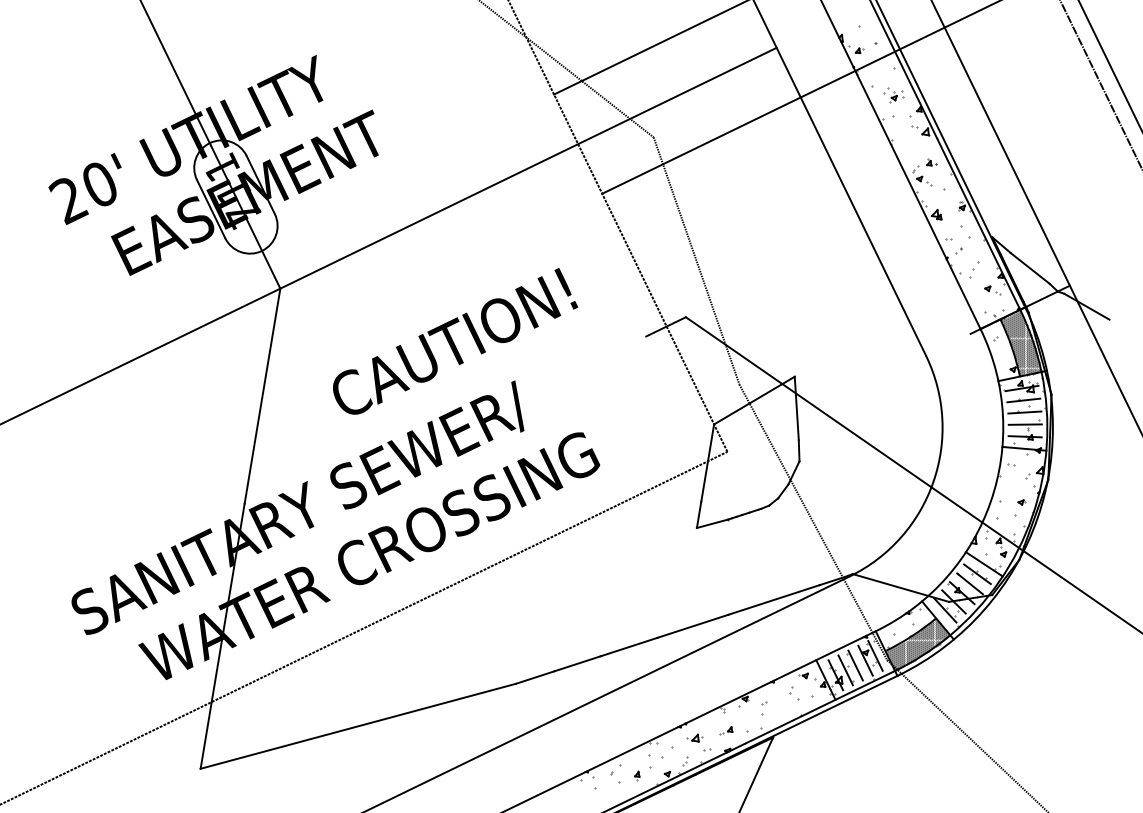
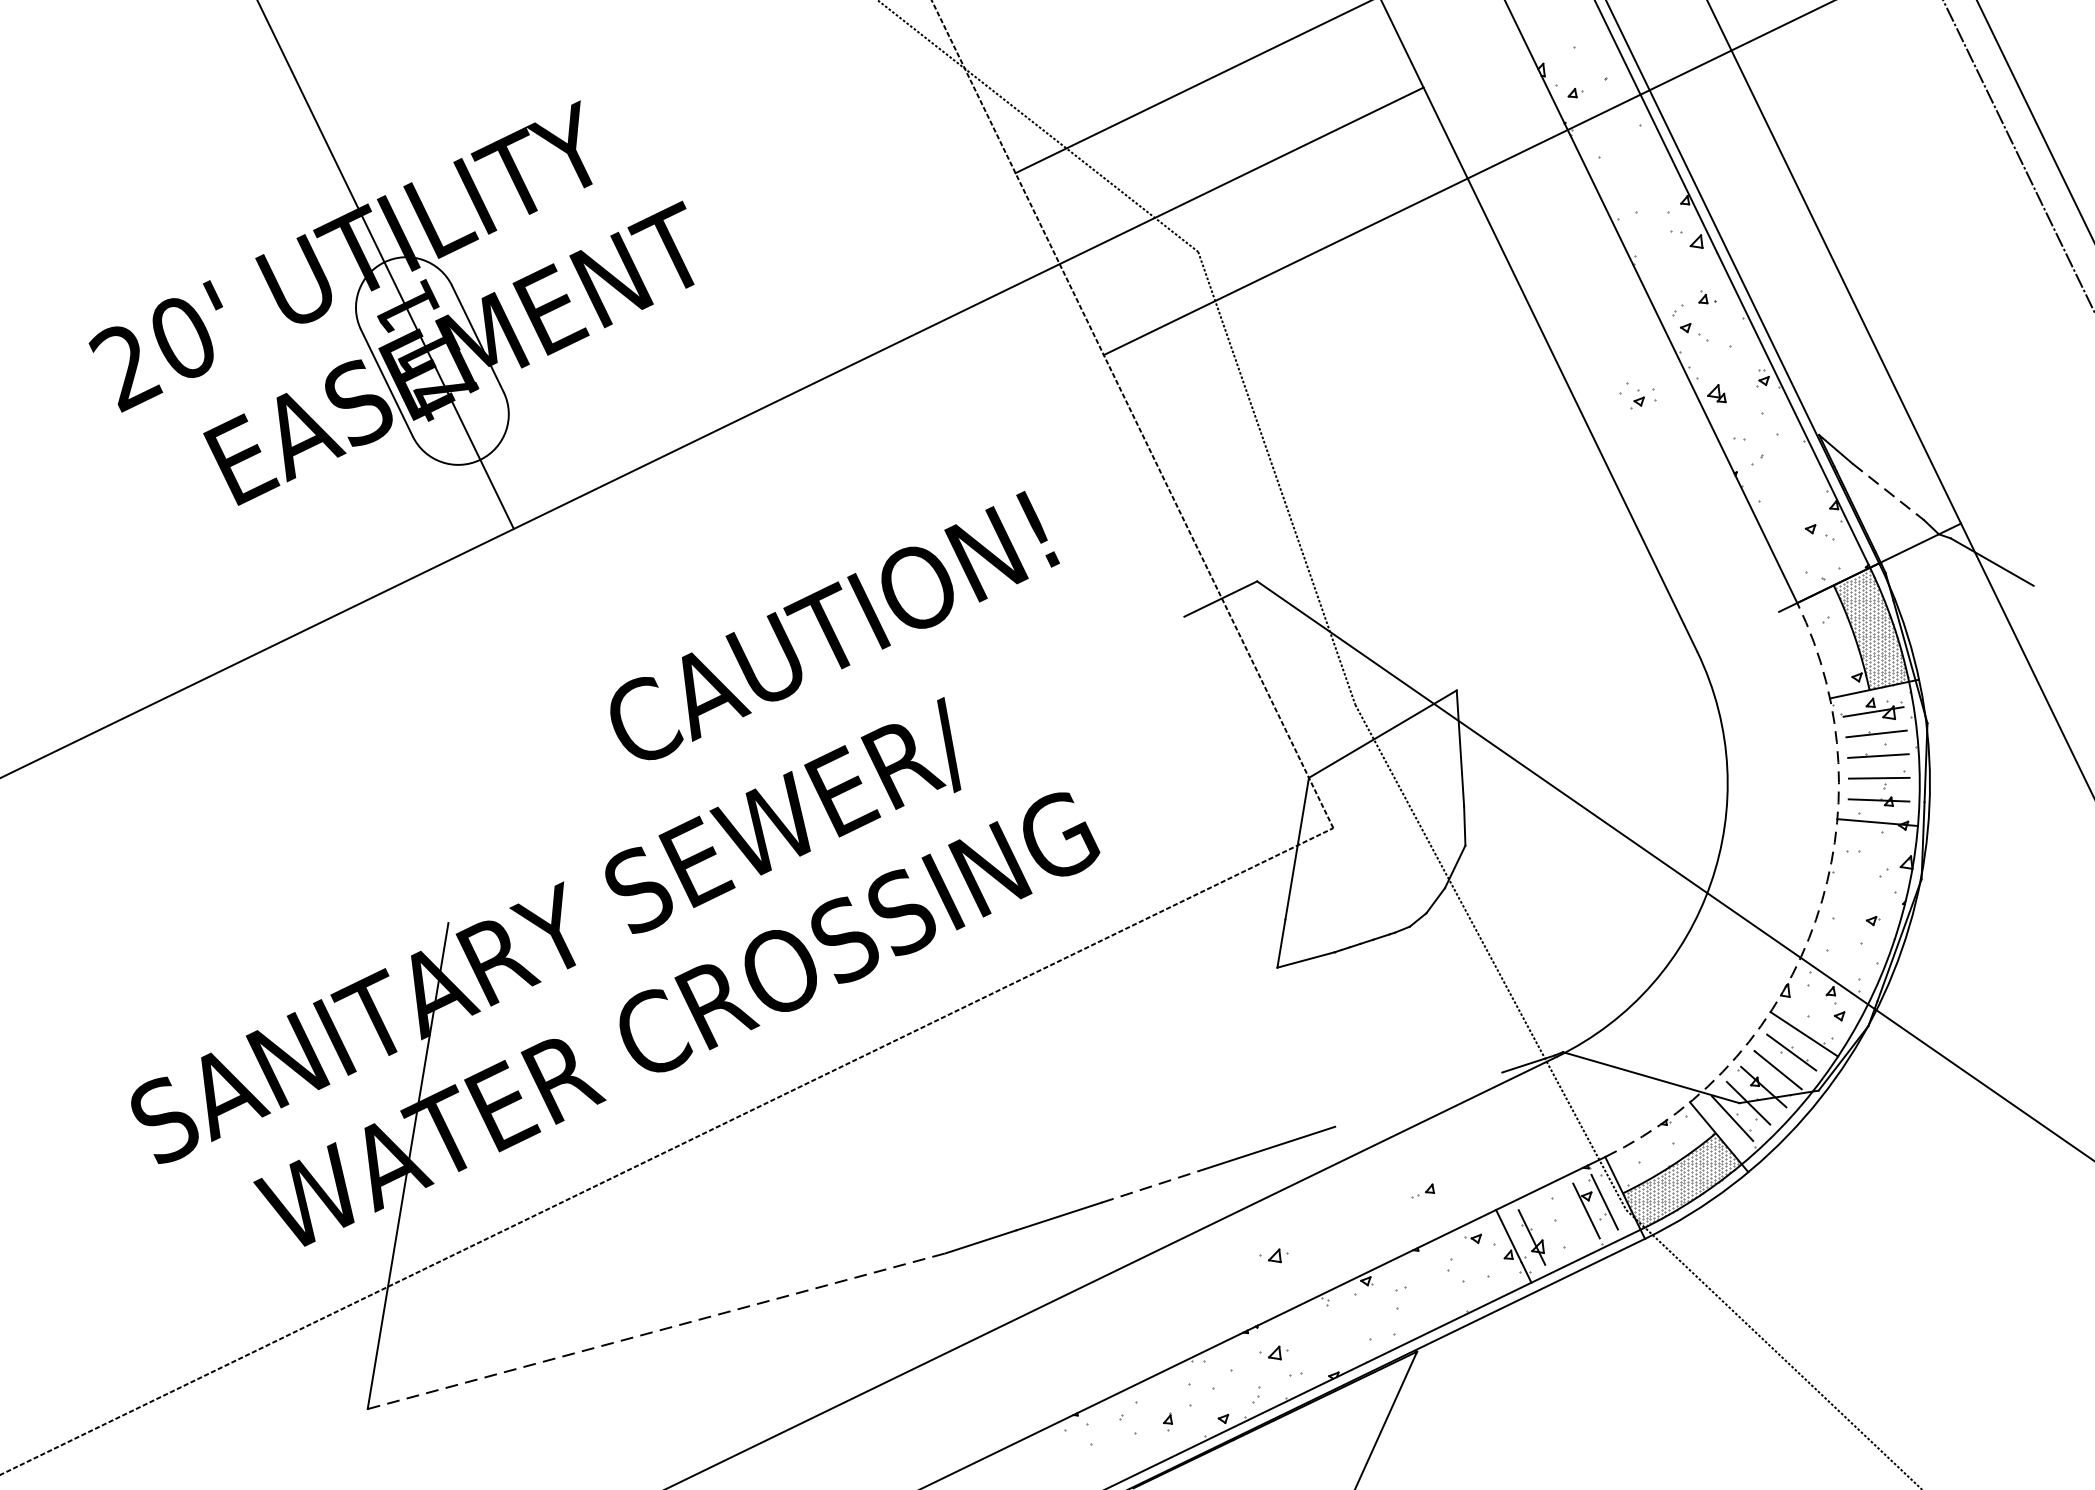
part: (893, 95) -> (1637, 396), moved
line: (1030, 268) -> (1888, 492), solid -> dashed
part: (974, 269) -> (1786, 493), removed
line: (262, 395) -> (481, 724), removed
arc: (990, 501) -> (1815, 919), solid -> dashed
line: (773, 599) -> (1417, 1098), removed
line: (629, 647) -> (1153, 1186), solid -> dashed
line: (855, 665) -> (1568, 1219), removed
line: (845, 670) -> (1549, 1228), removed
part: (694, 684) -> (1272, 1254), added
line: (358, 726) -> (657, 1331), solid -> dashed
part: (726, 730) -> (1423, 1190), moved

